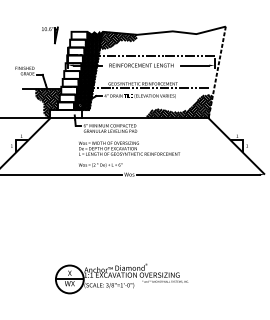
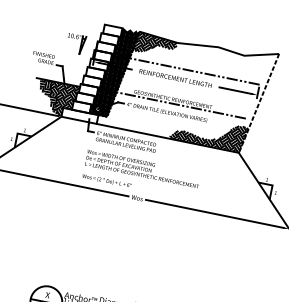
part: (50, 35) -> (76, 44), moved
hatch: (36, 103) -> (49, 97), added

